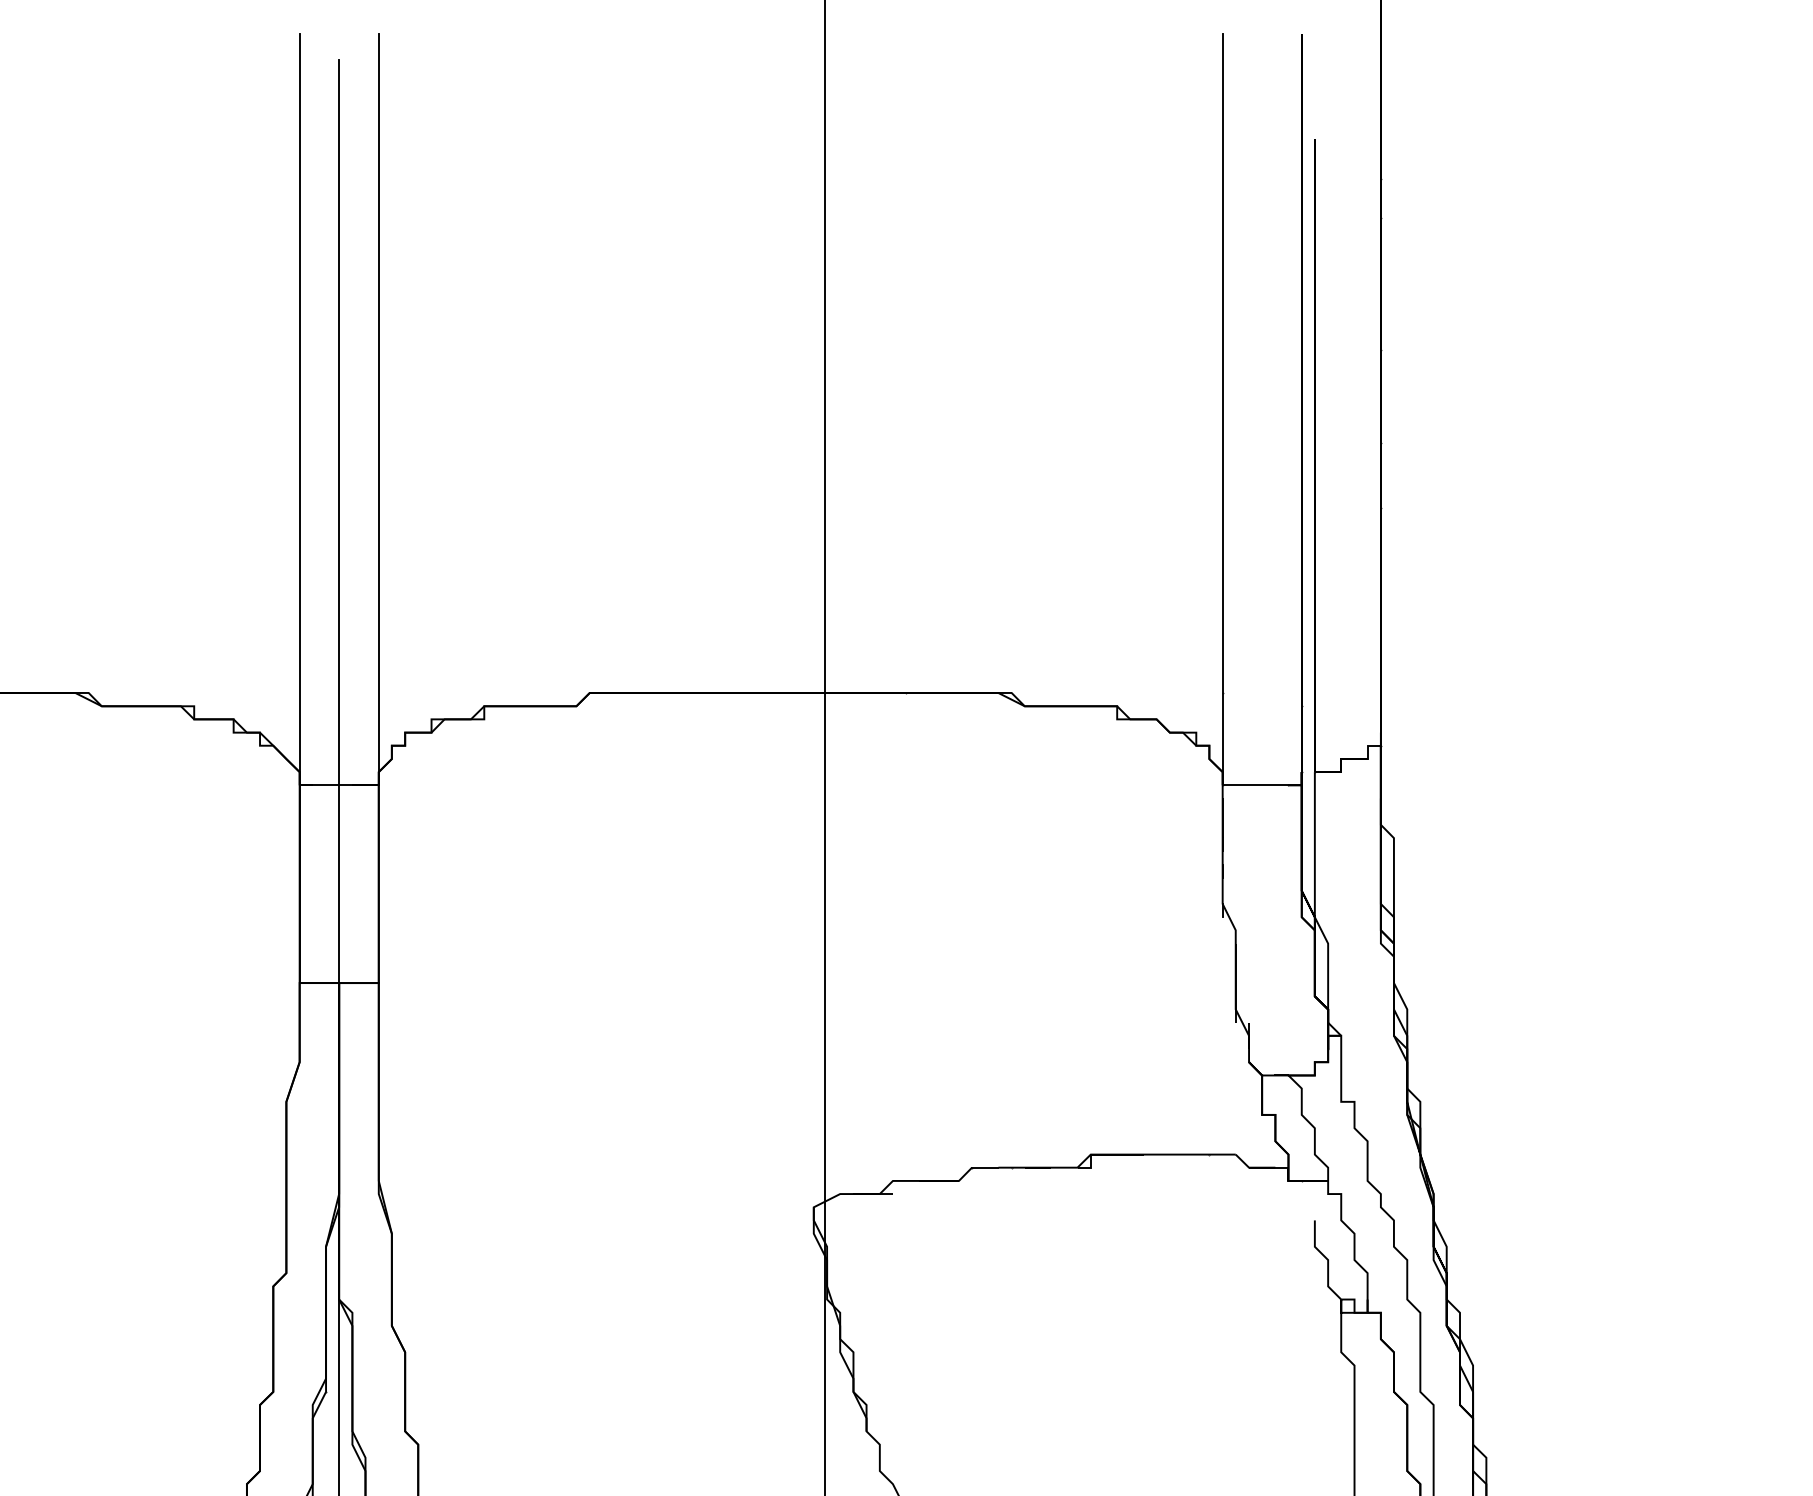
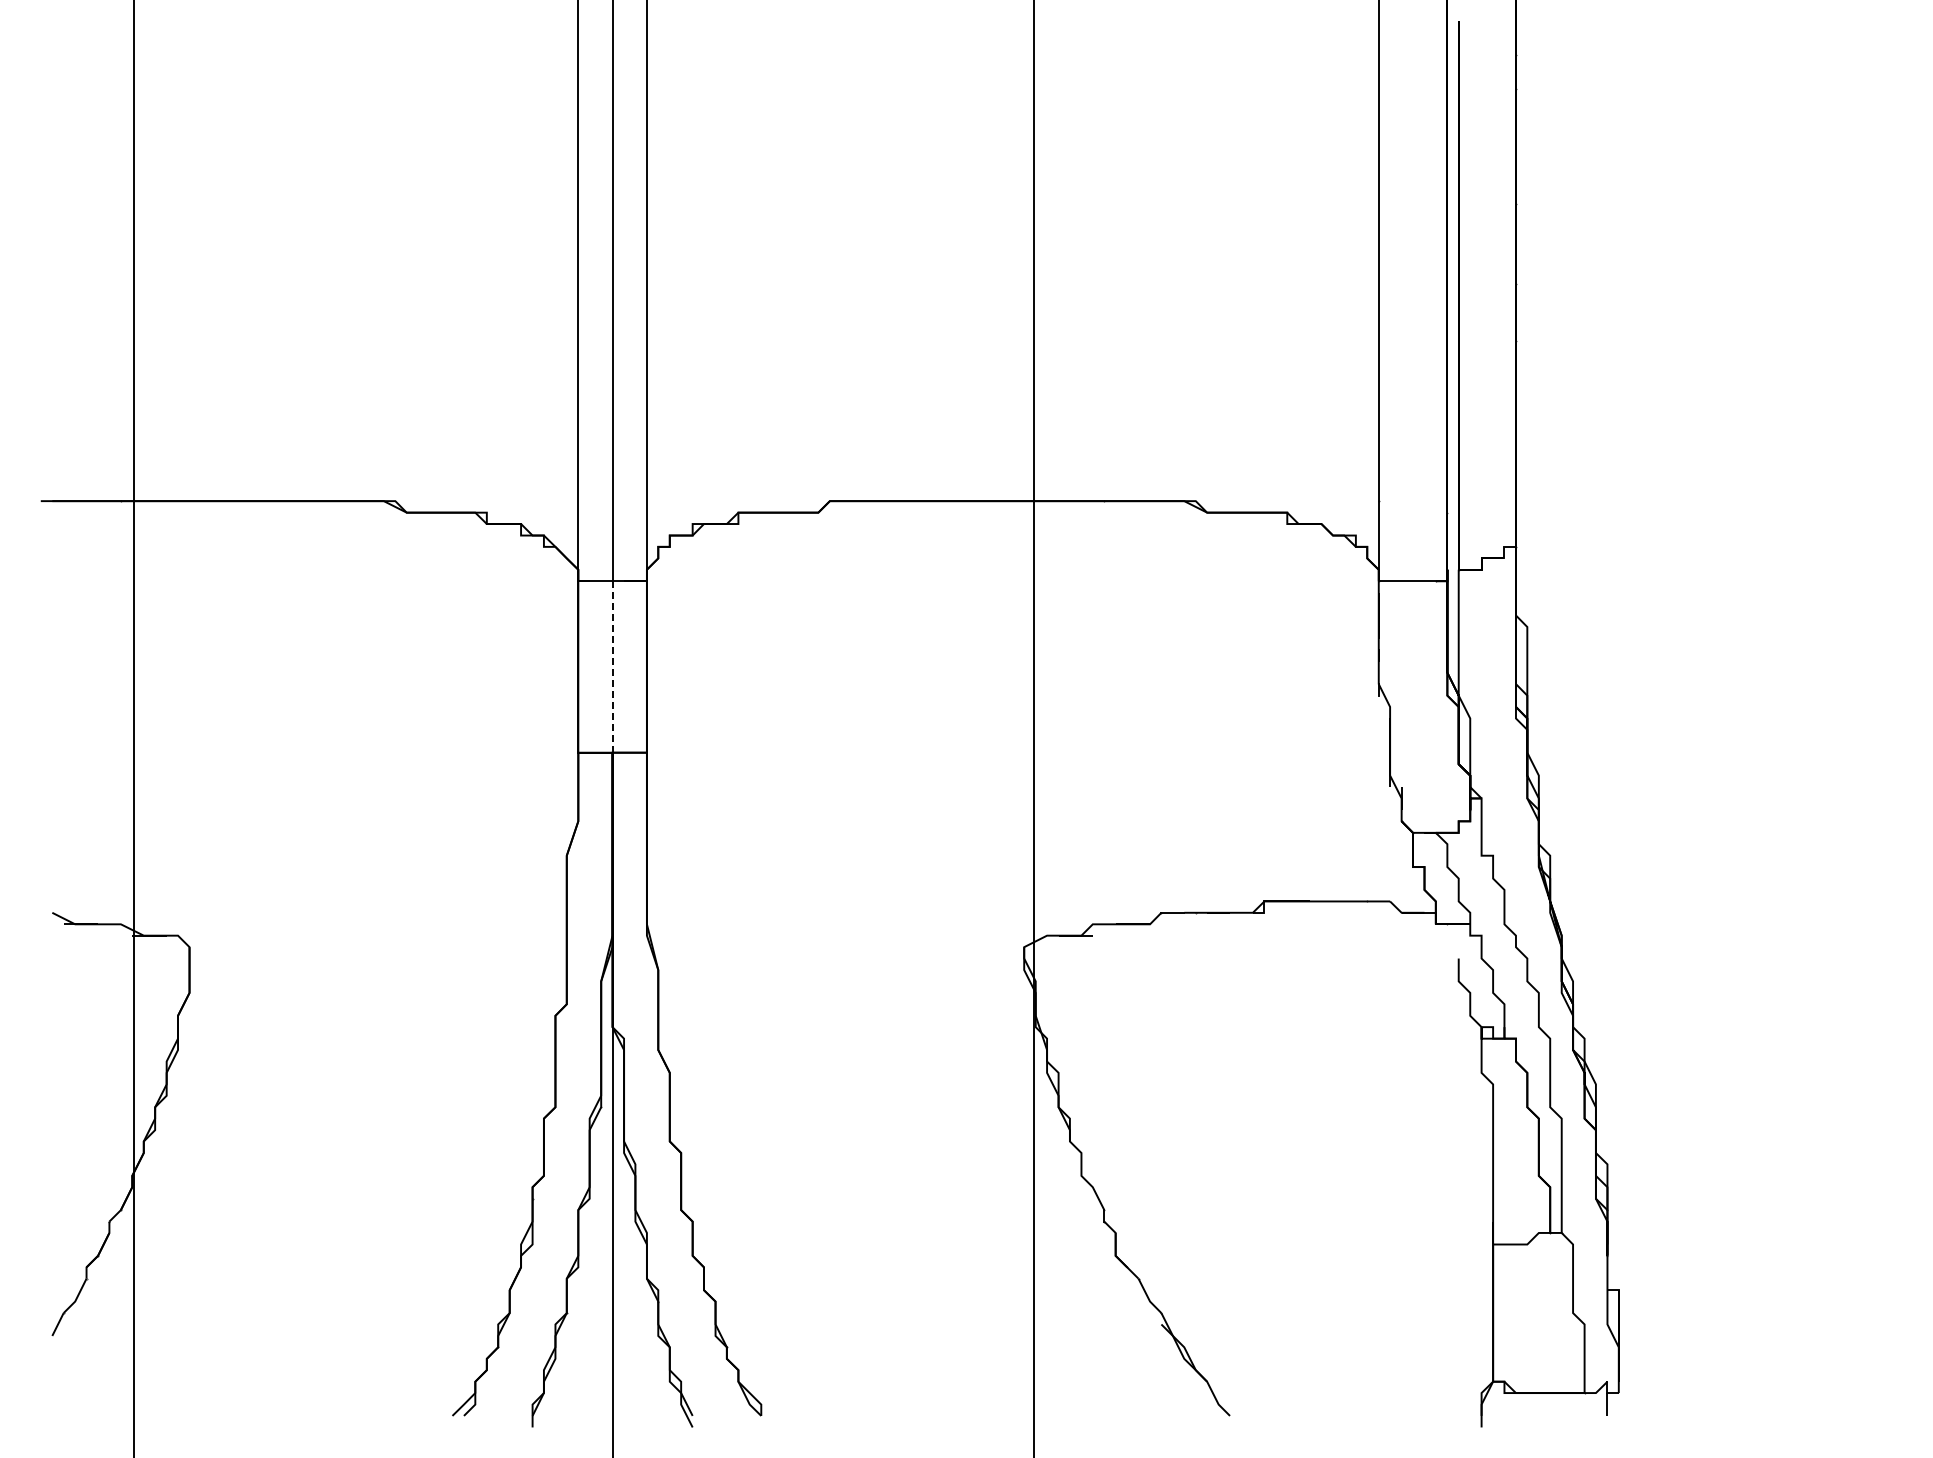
line: (339, 883) -> (612, 666), solid -> dashed

